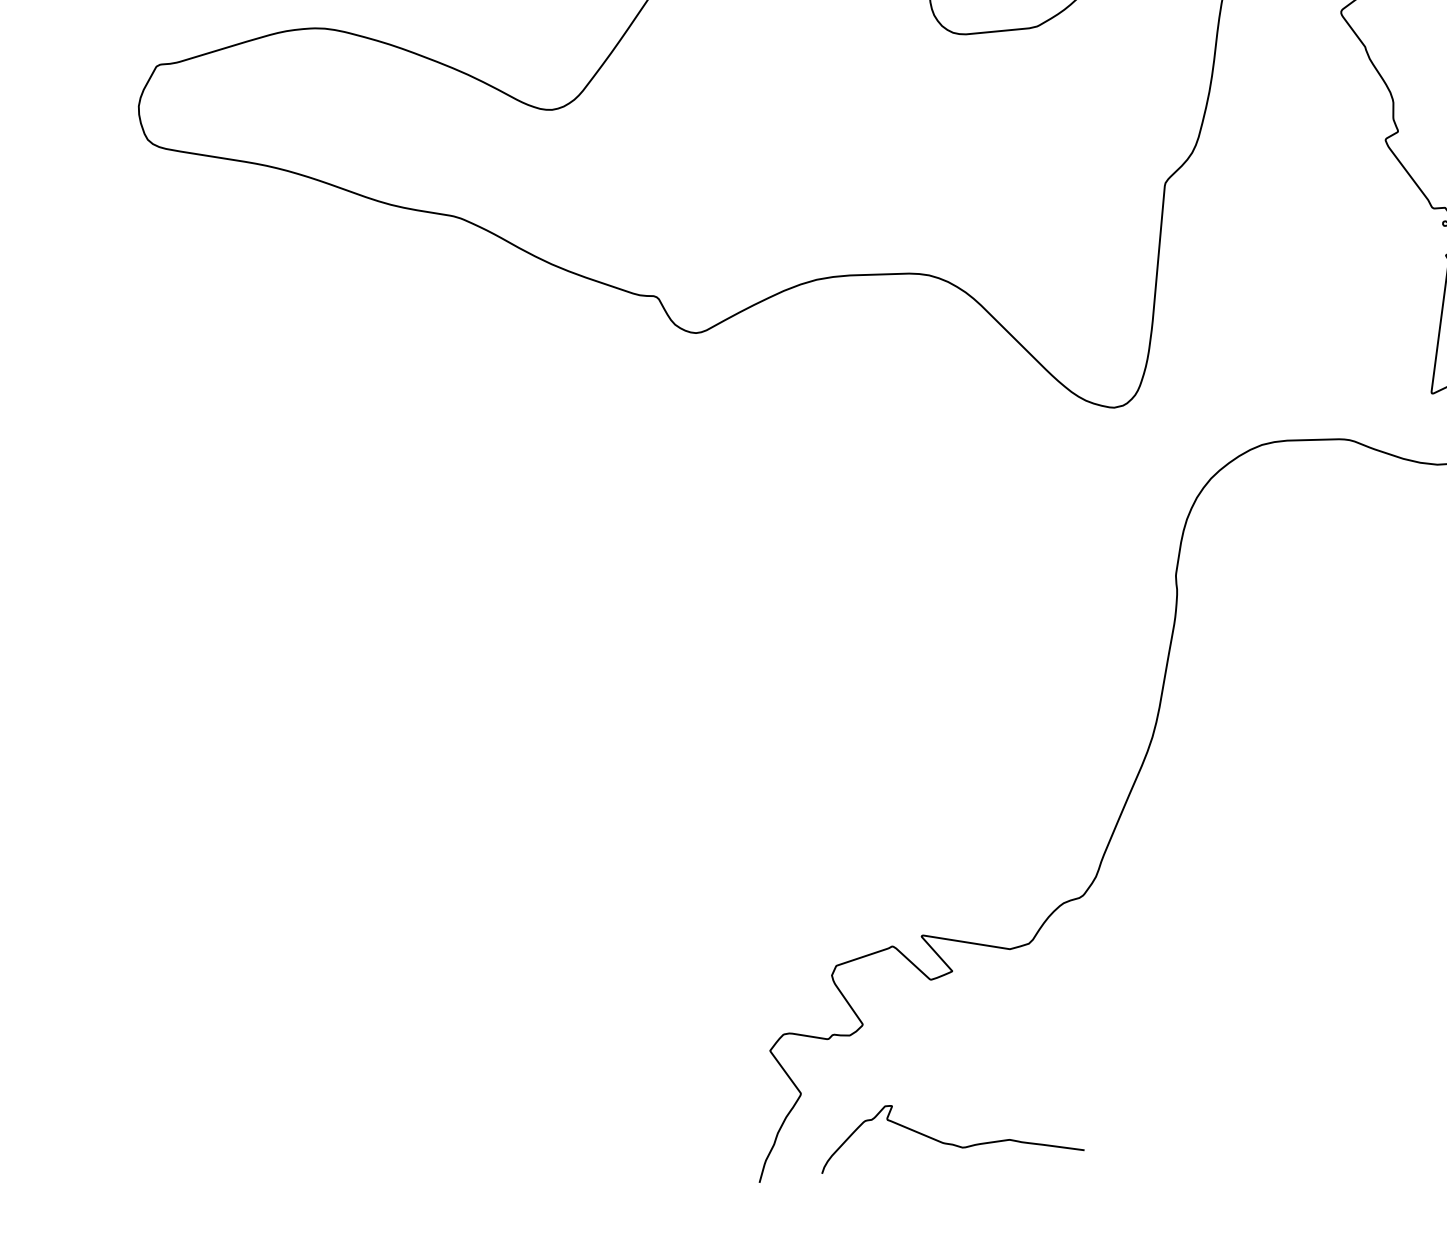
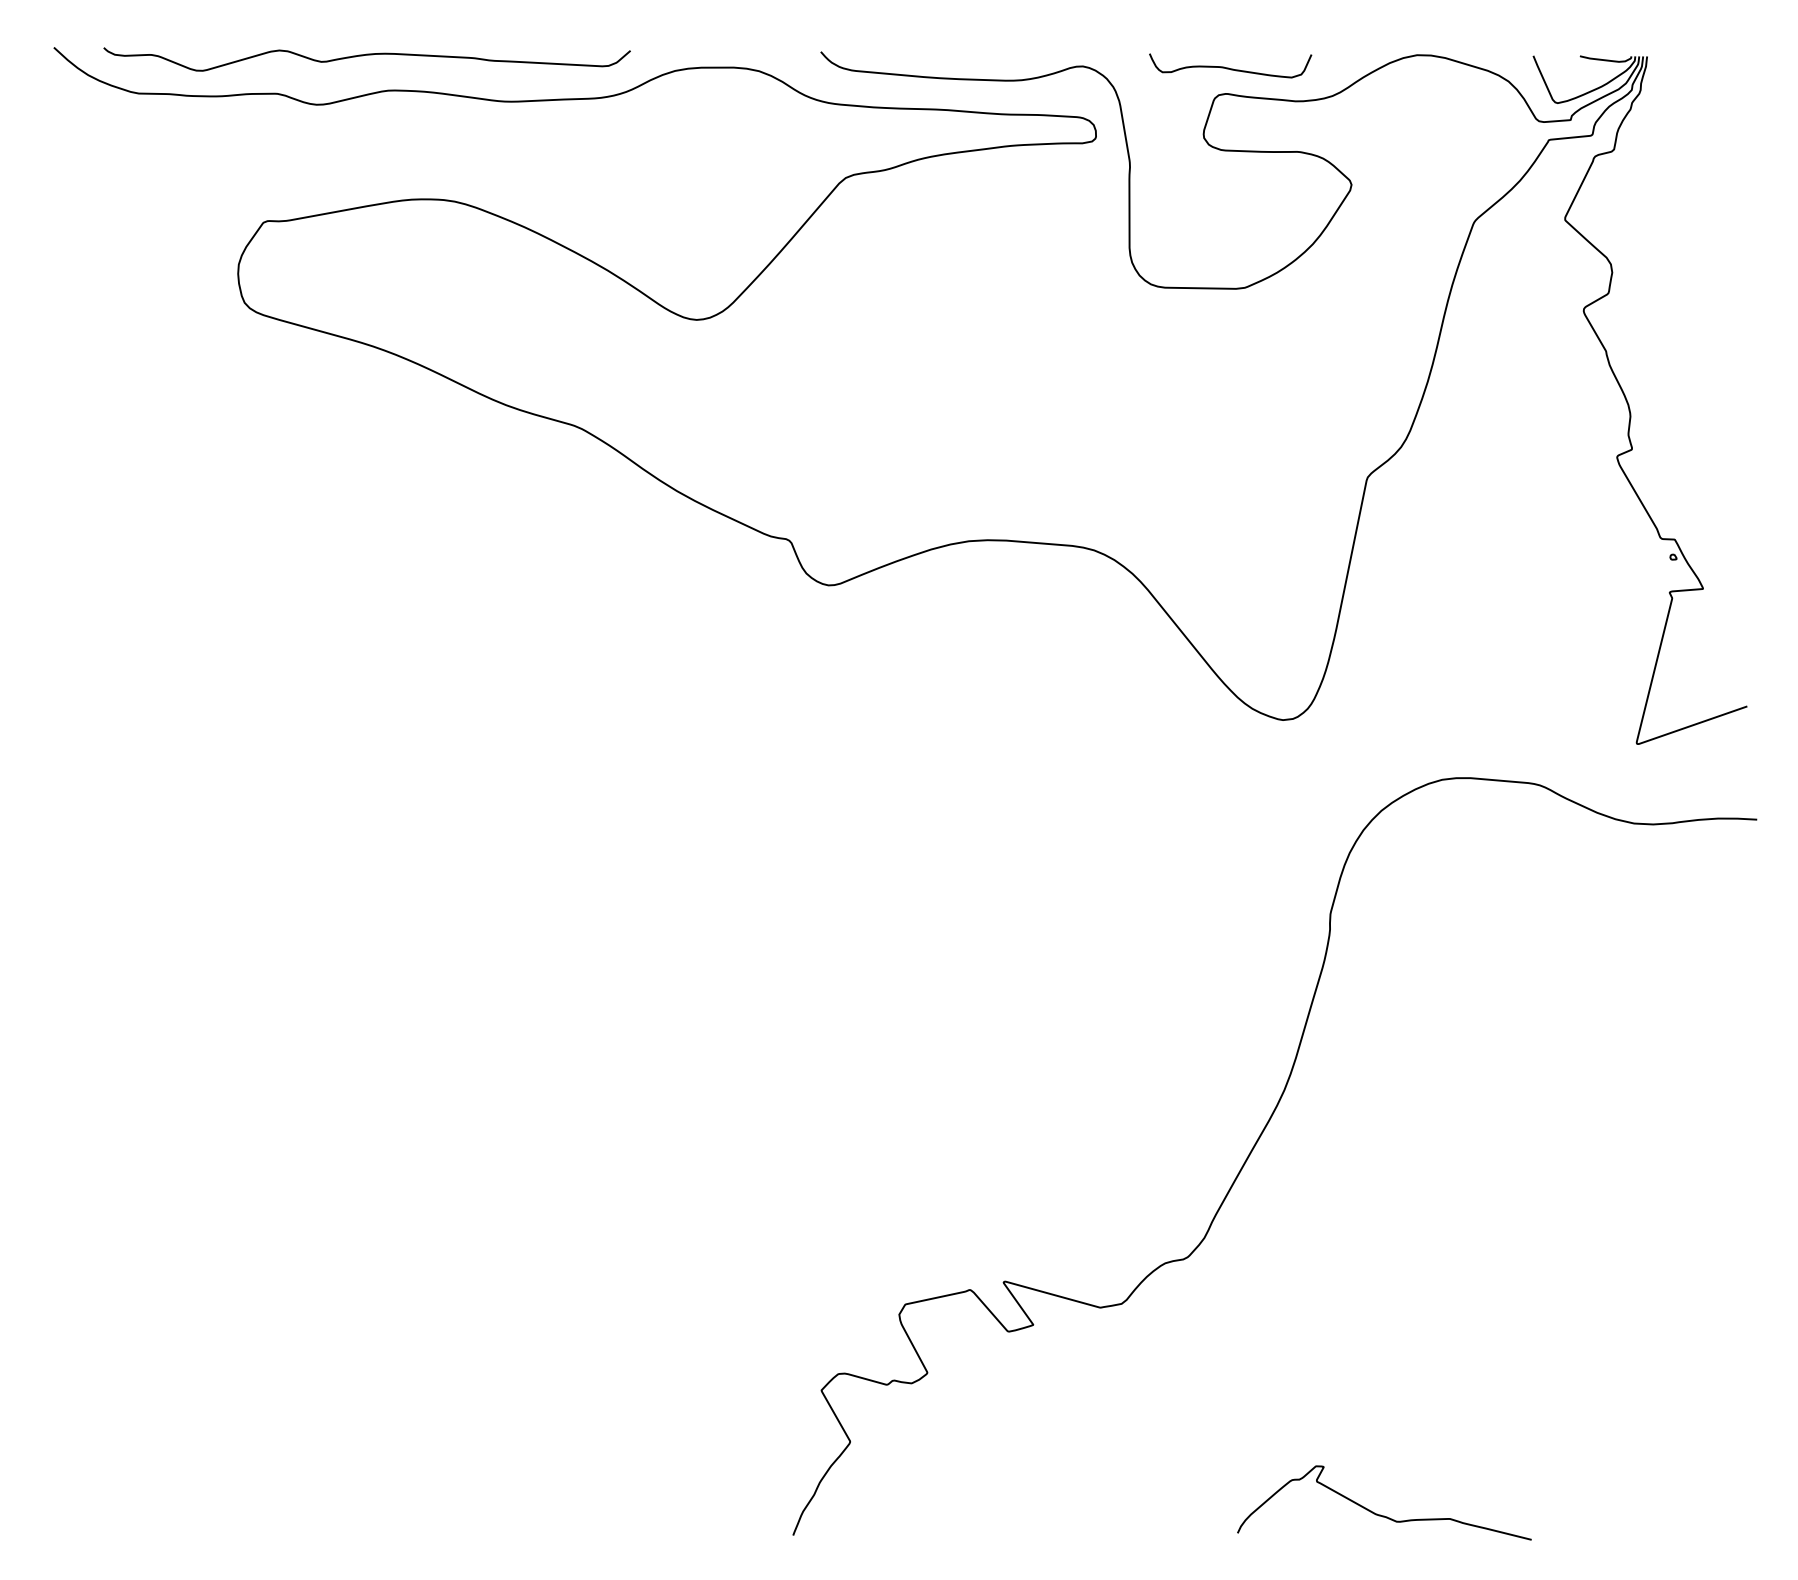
curve: (947, 1142) -> (1380, 1514), moved

